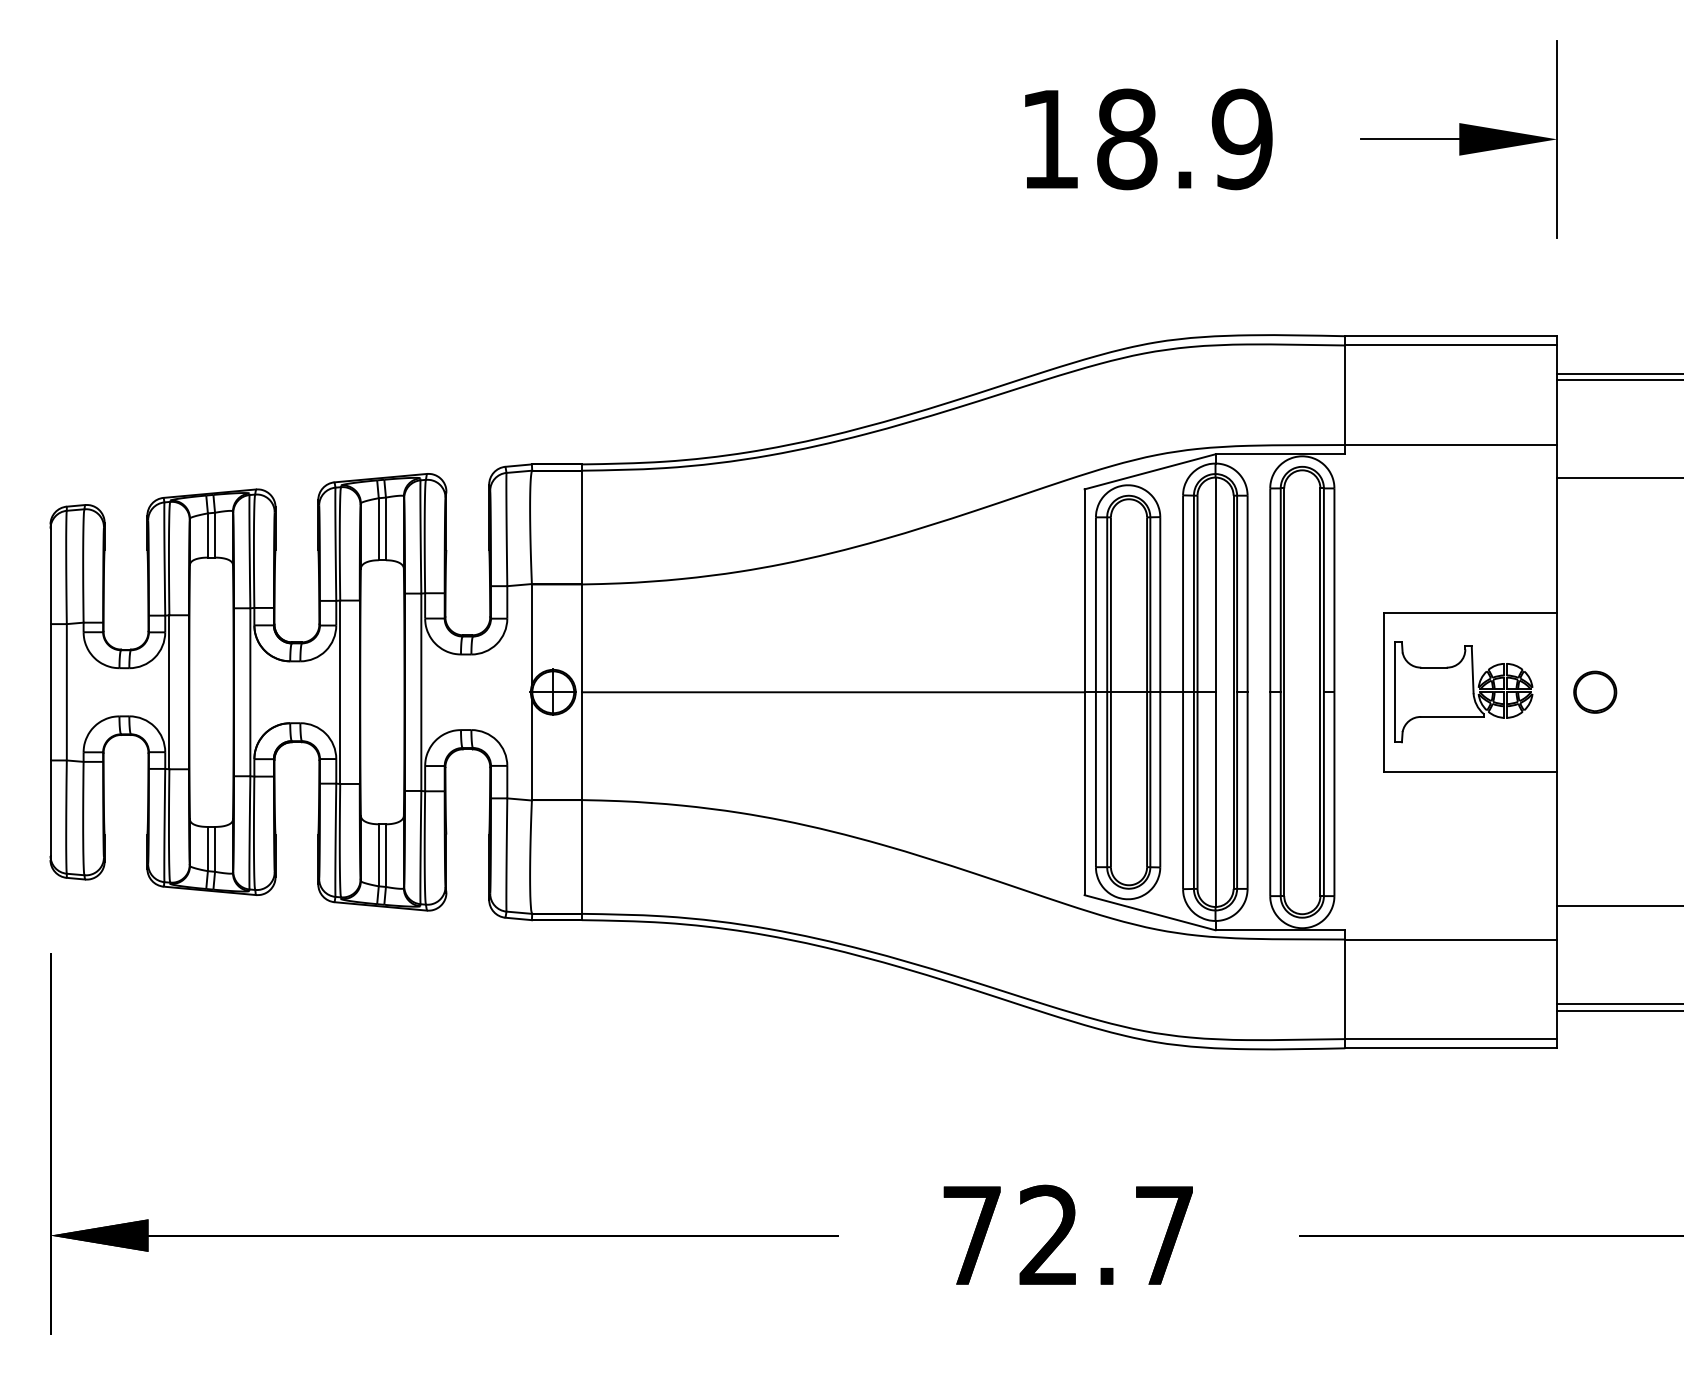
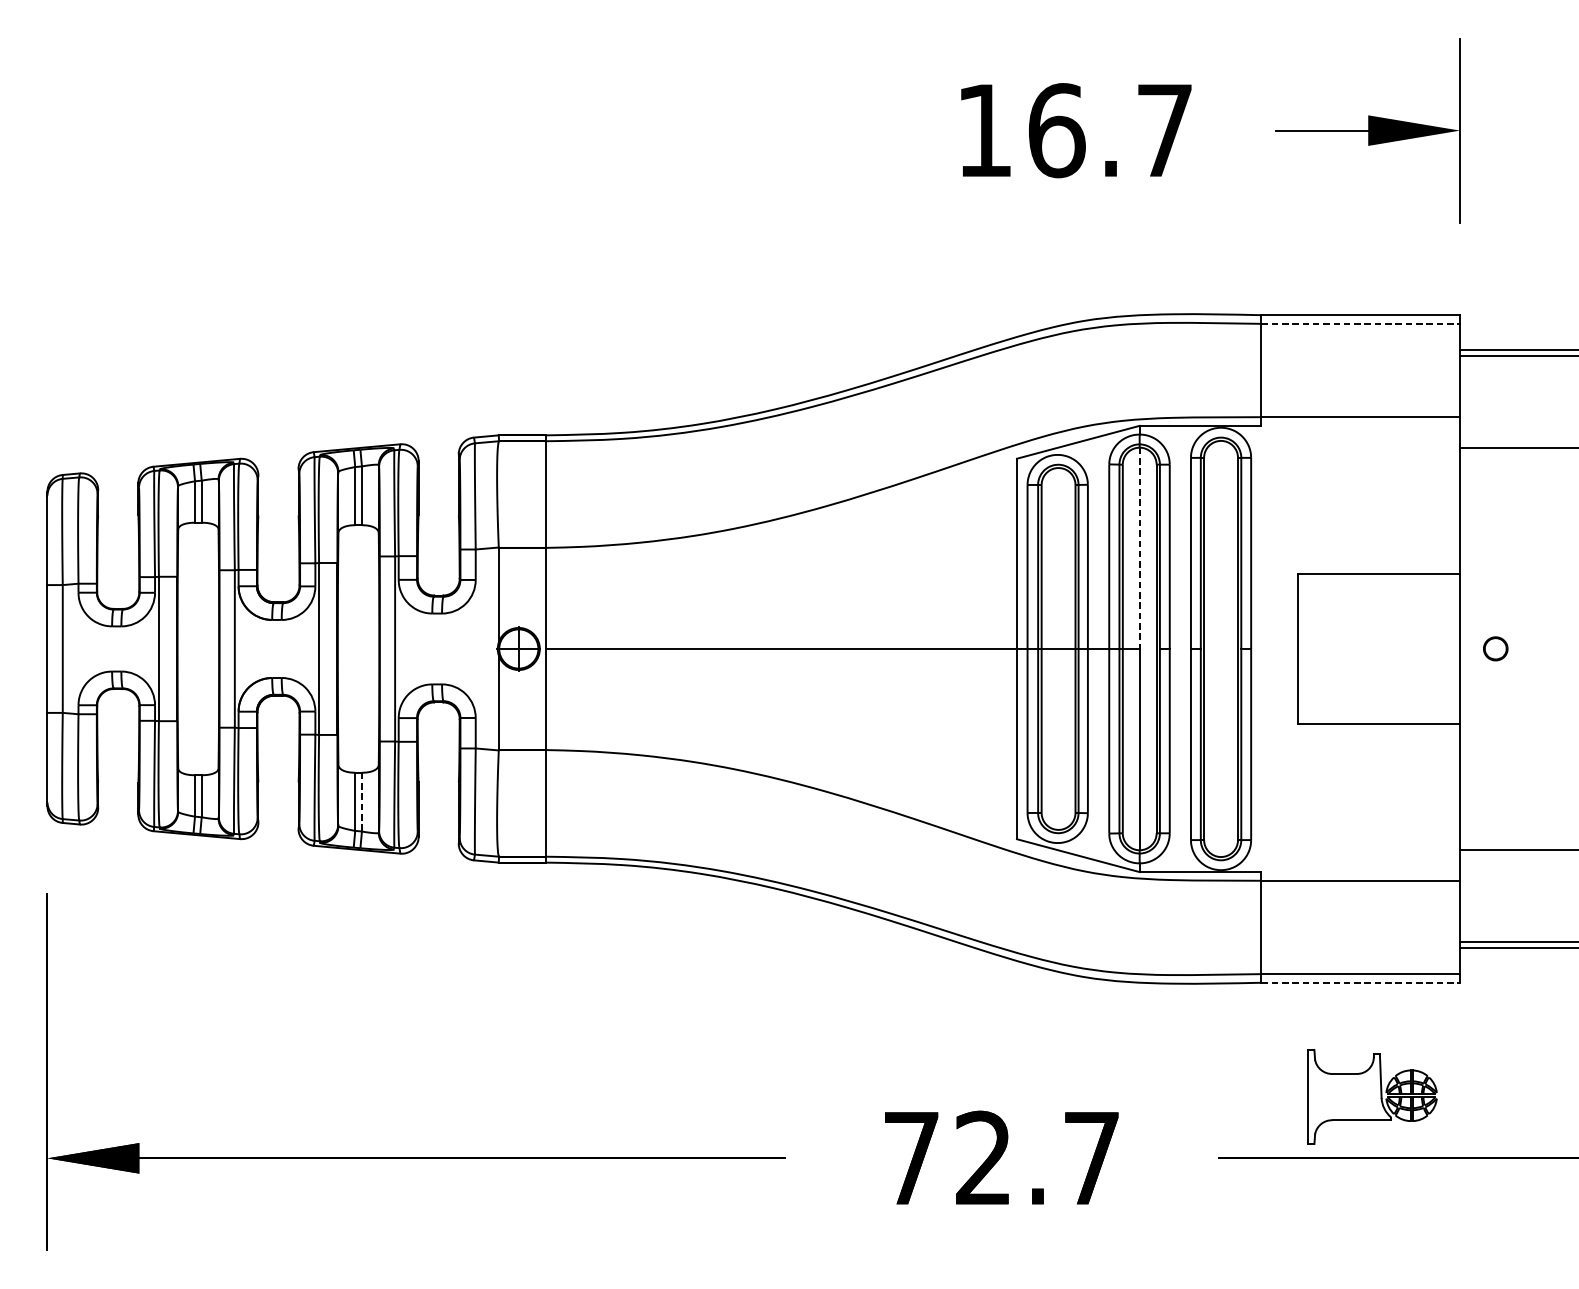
text: (1184, 139) -> (1110, 130), 18.9 -> 16.7
line: (1451, 345) -> (1360, 323), solid -> dashed
line: (1215, 585) -> (1139, 548), solid -> dashed
part: (1595, 691) -> (1495, 648), size x0.6
part: (1463, 692) -> (1372, 1097), moved
line: (385, 856) -> (361, 802), solid -> dashed
line: (1451, 1048) -> (1360, 982), solid -> dashed

